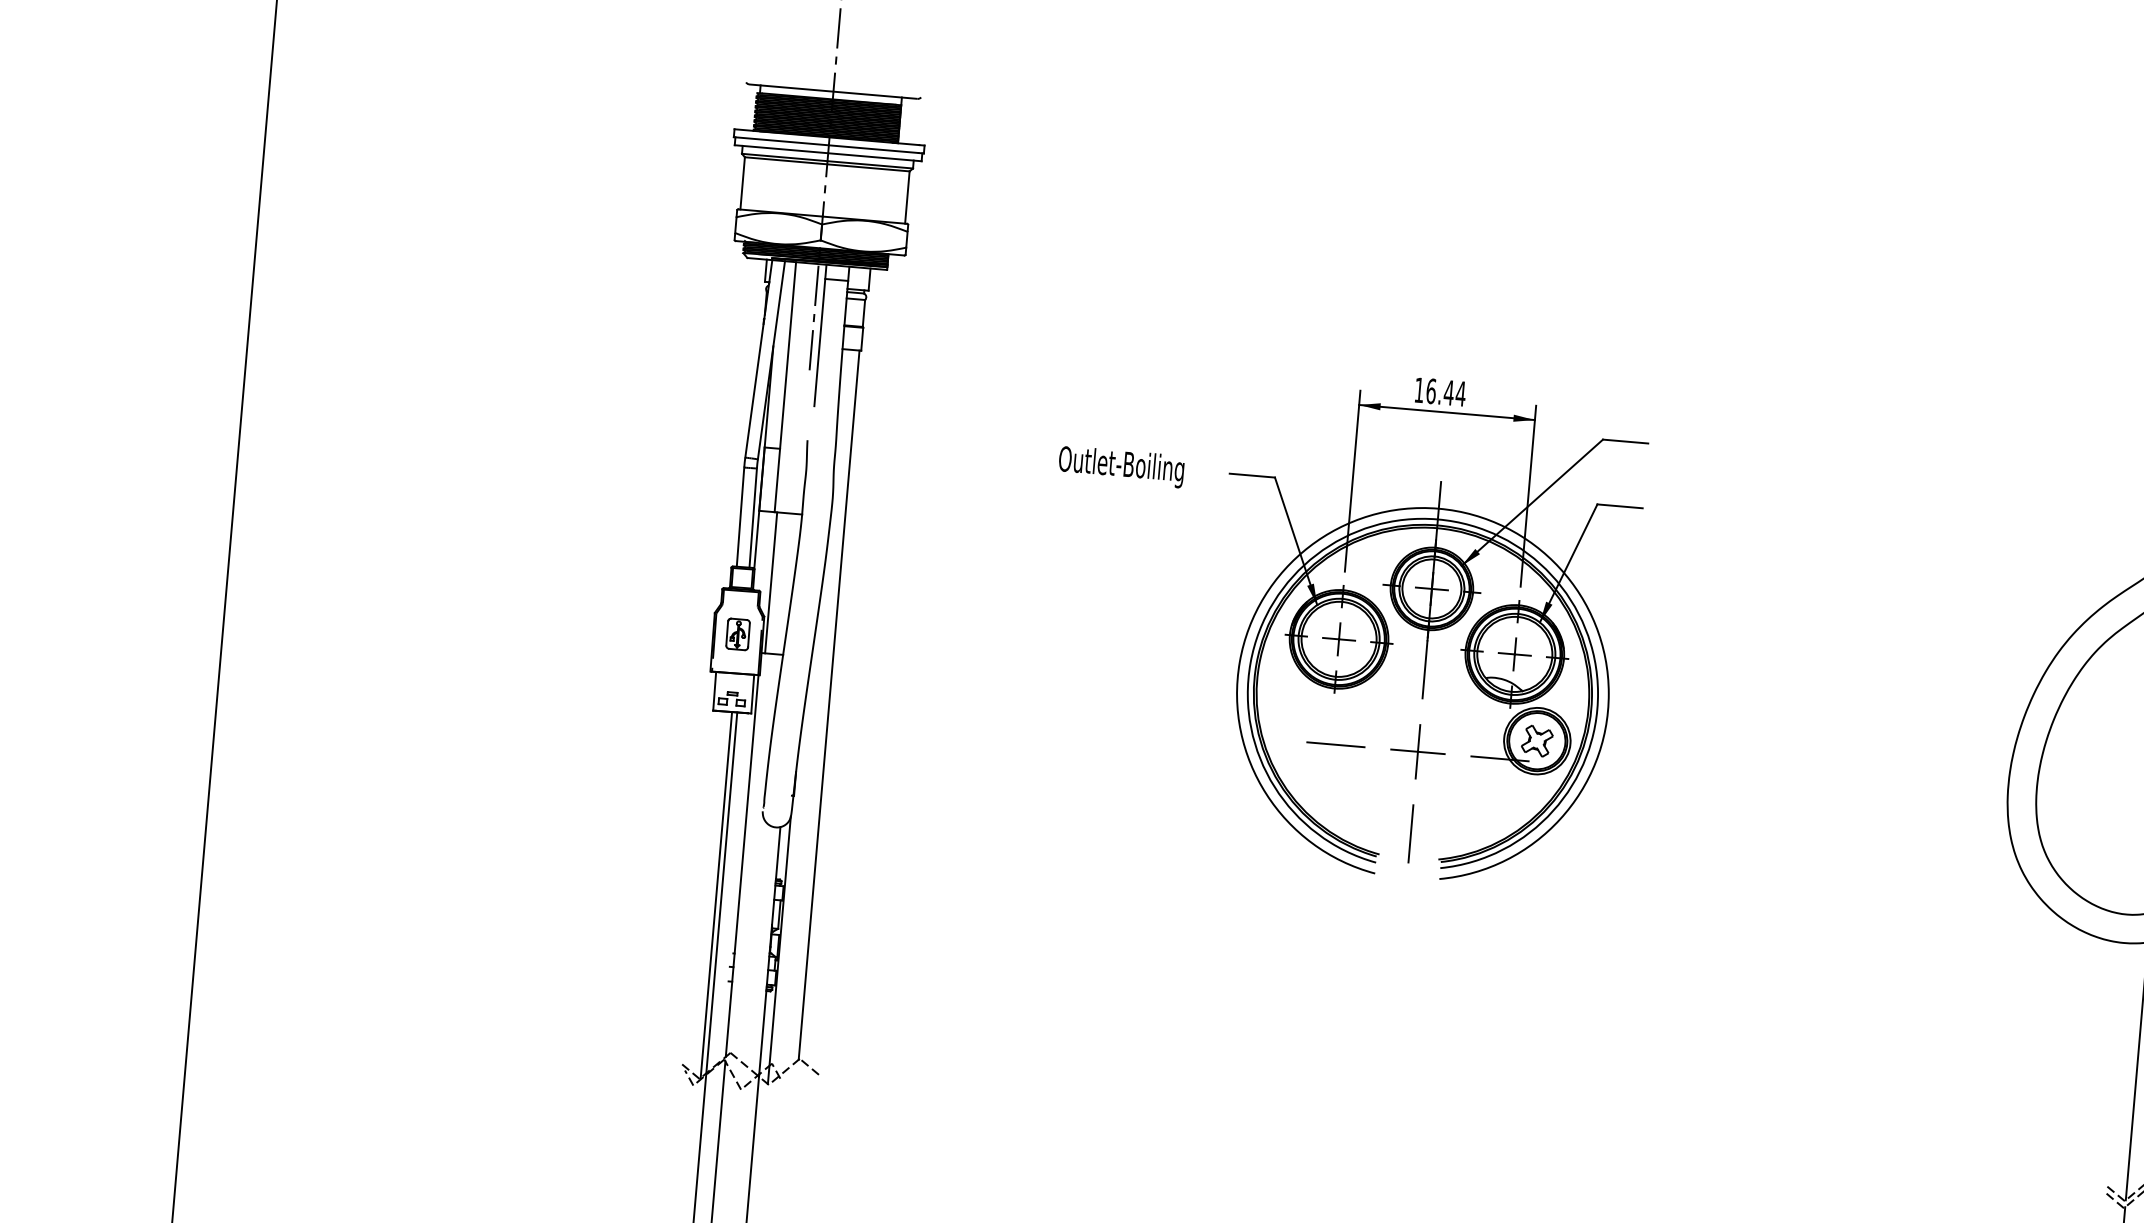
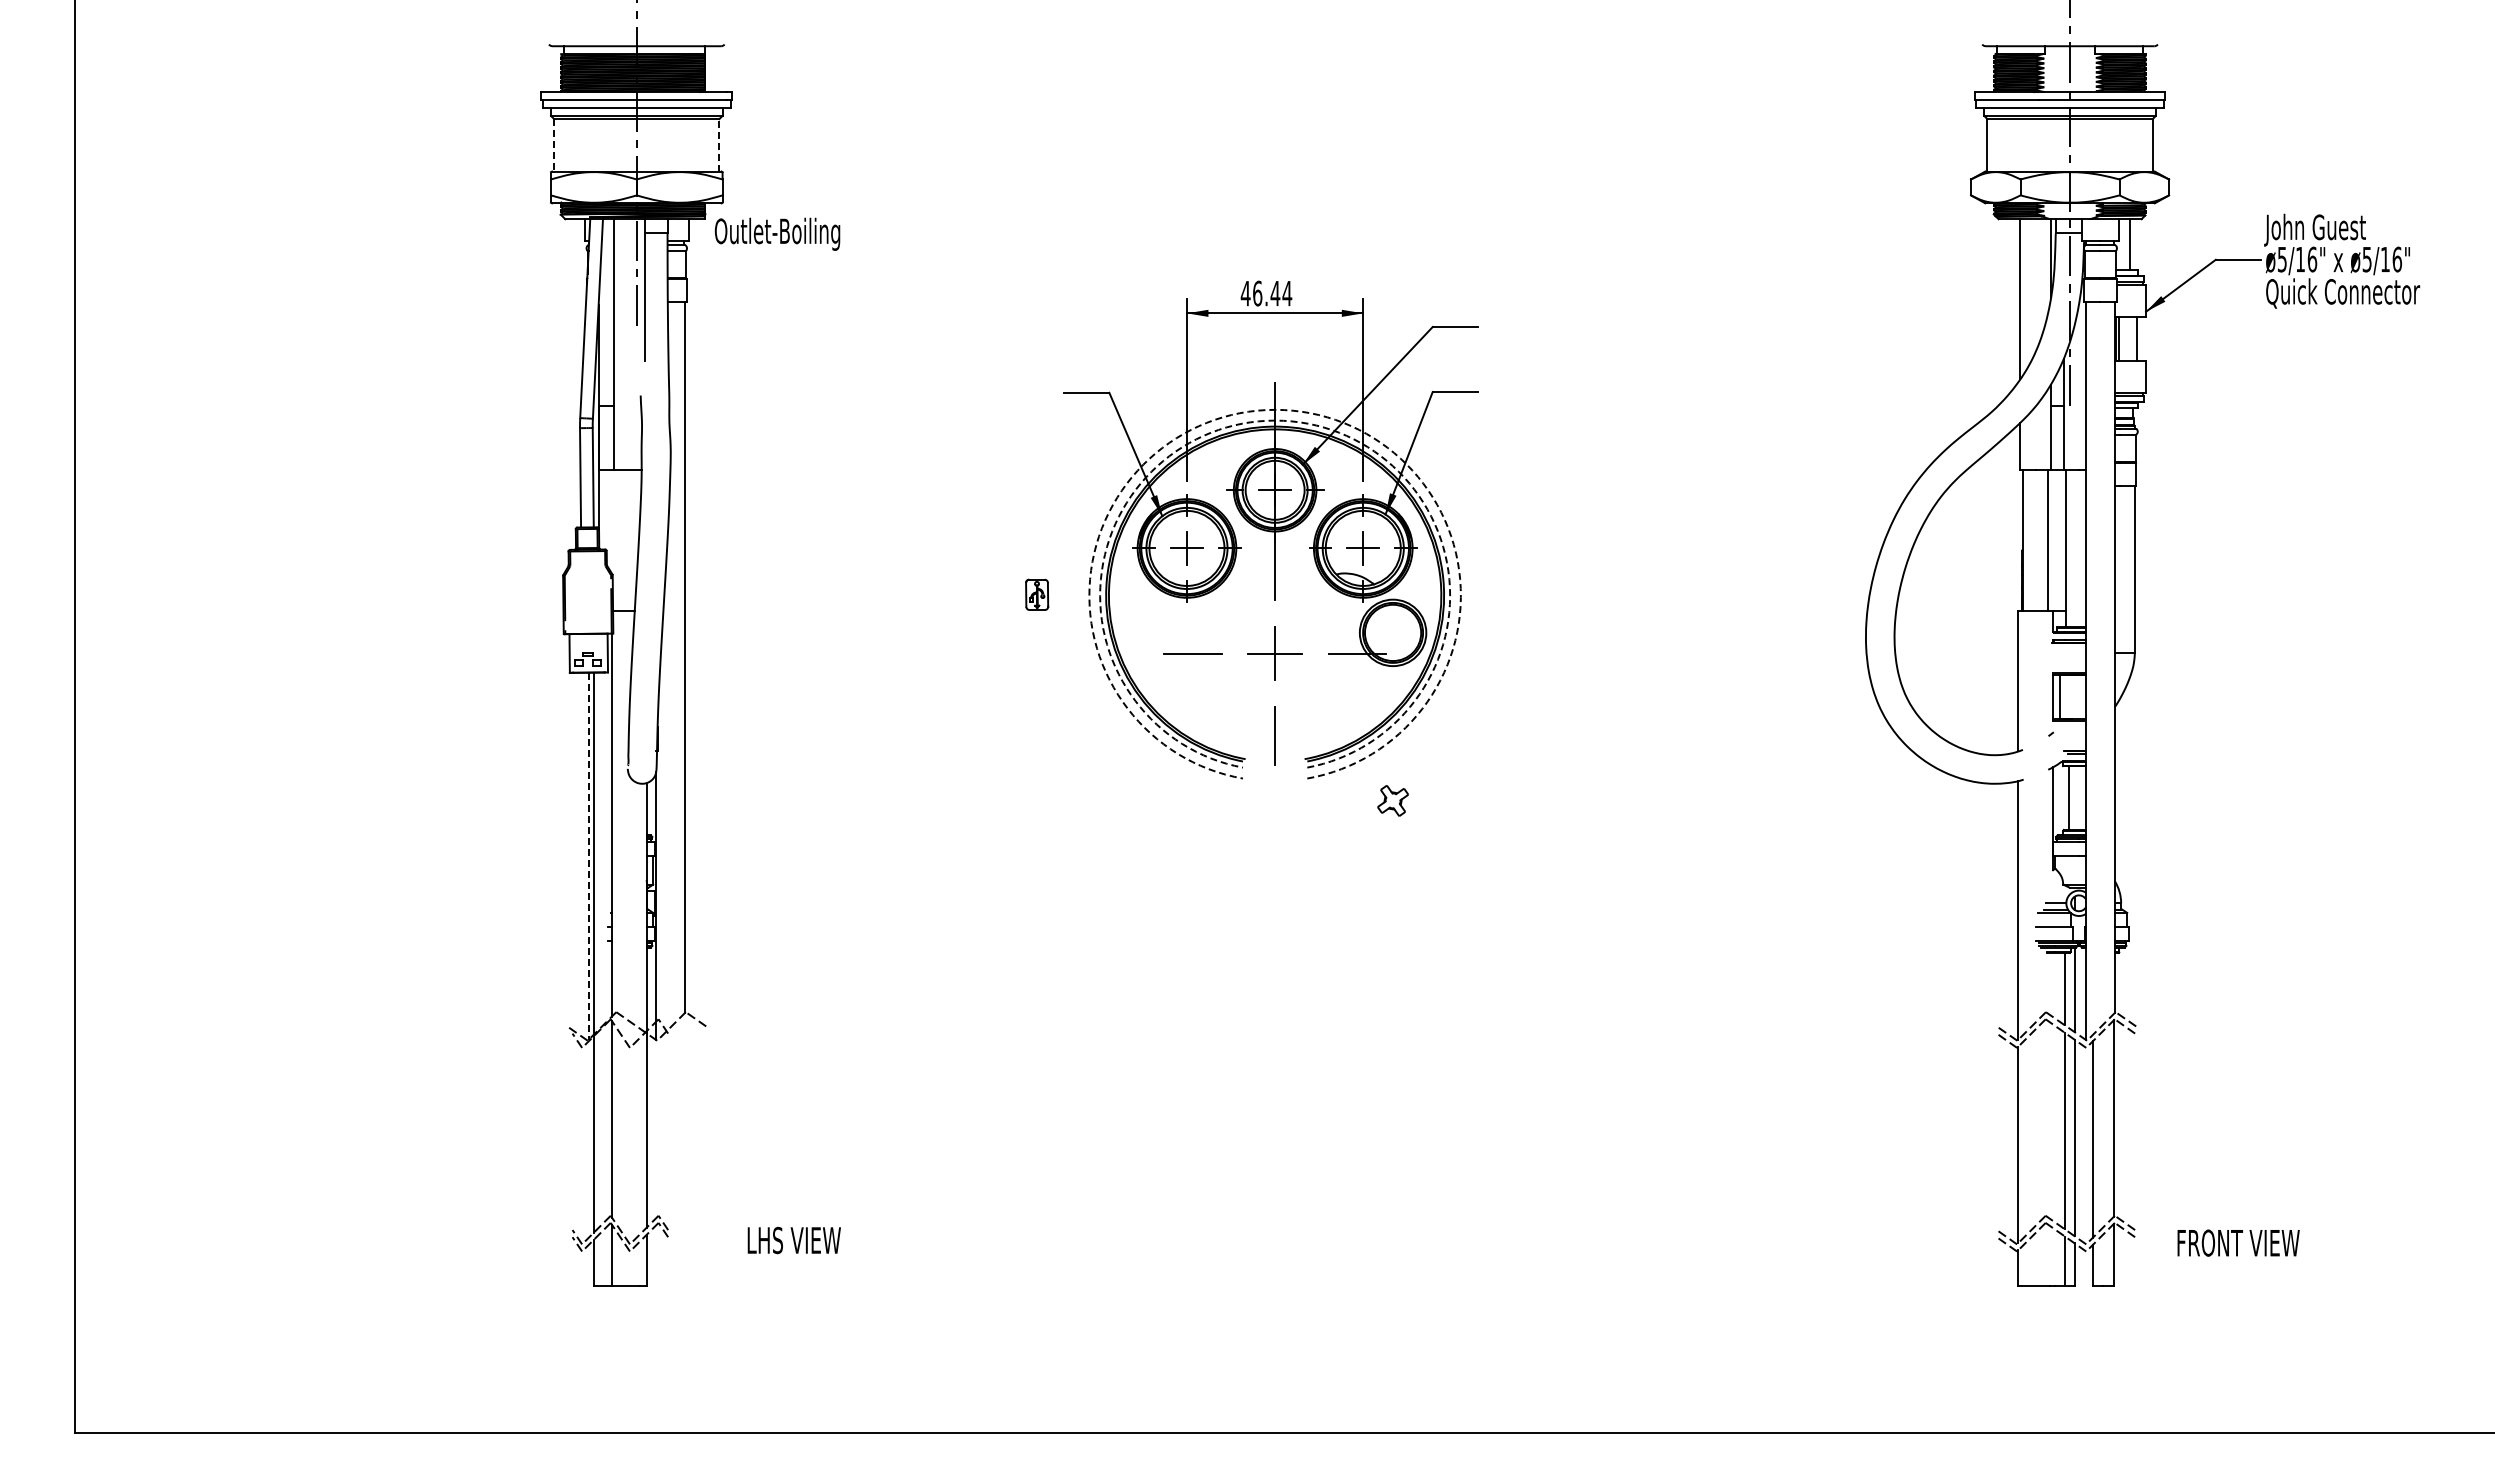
line: (742, 183) -> (554, 145), solid -> dashed
line: (907, 196) -> (719, 144), solid -> dashed
text: (1419, 390) -> (1245, 293), 16.44 -> 46.44
text: (1121, 466) -> (777, 233), moved
arc: (1439, 508) -> (1275, 409), solid -> dashed
arc: (1438, 519) -> (1275, 420), solid -> dashed
line: (771, 582) -> (616, 540), removed
part: (738, 634) -> (1037, 594), moved
part: (1536, 740) -> (1392, 800), moved
line: (716, 895) -> (588, 856), solid -> dashed

